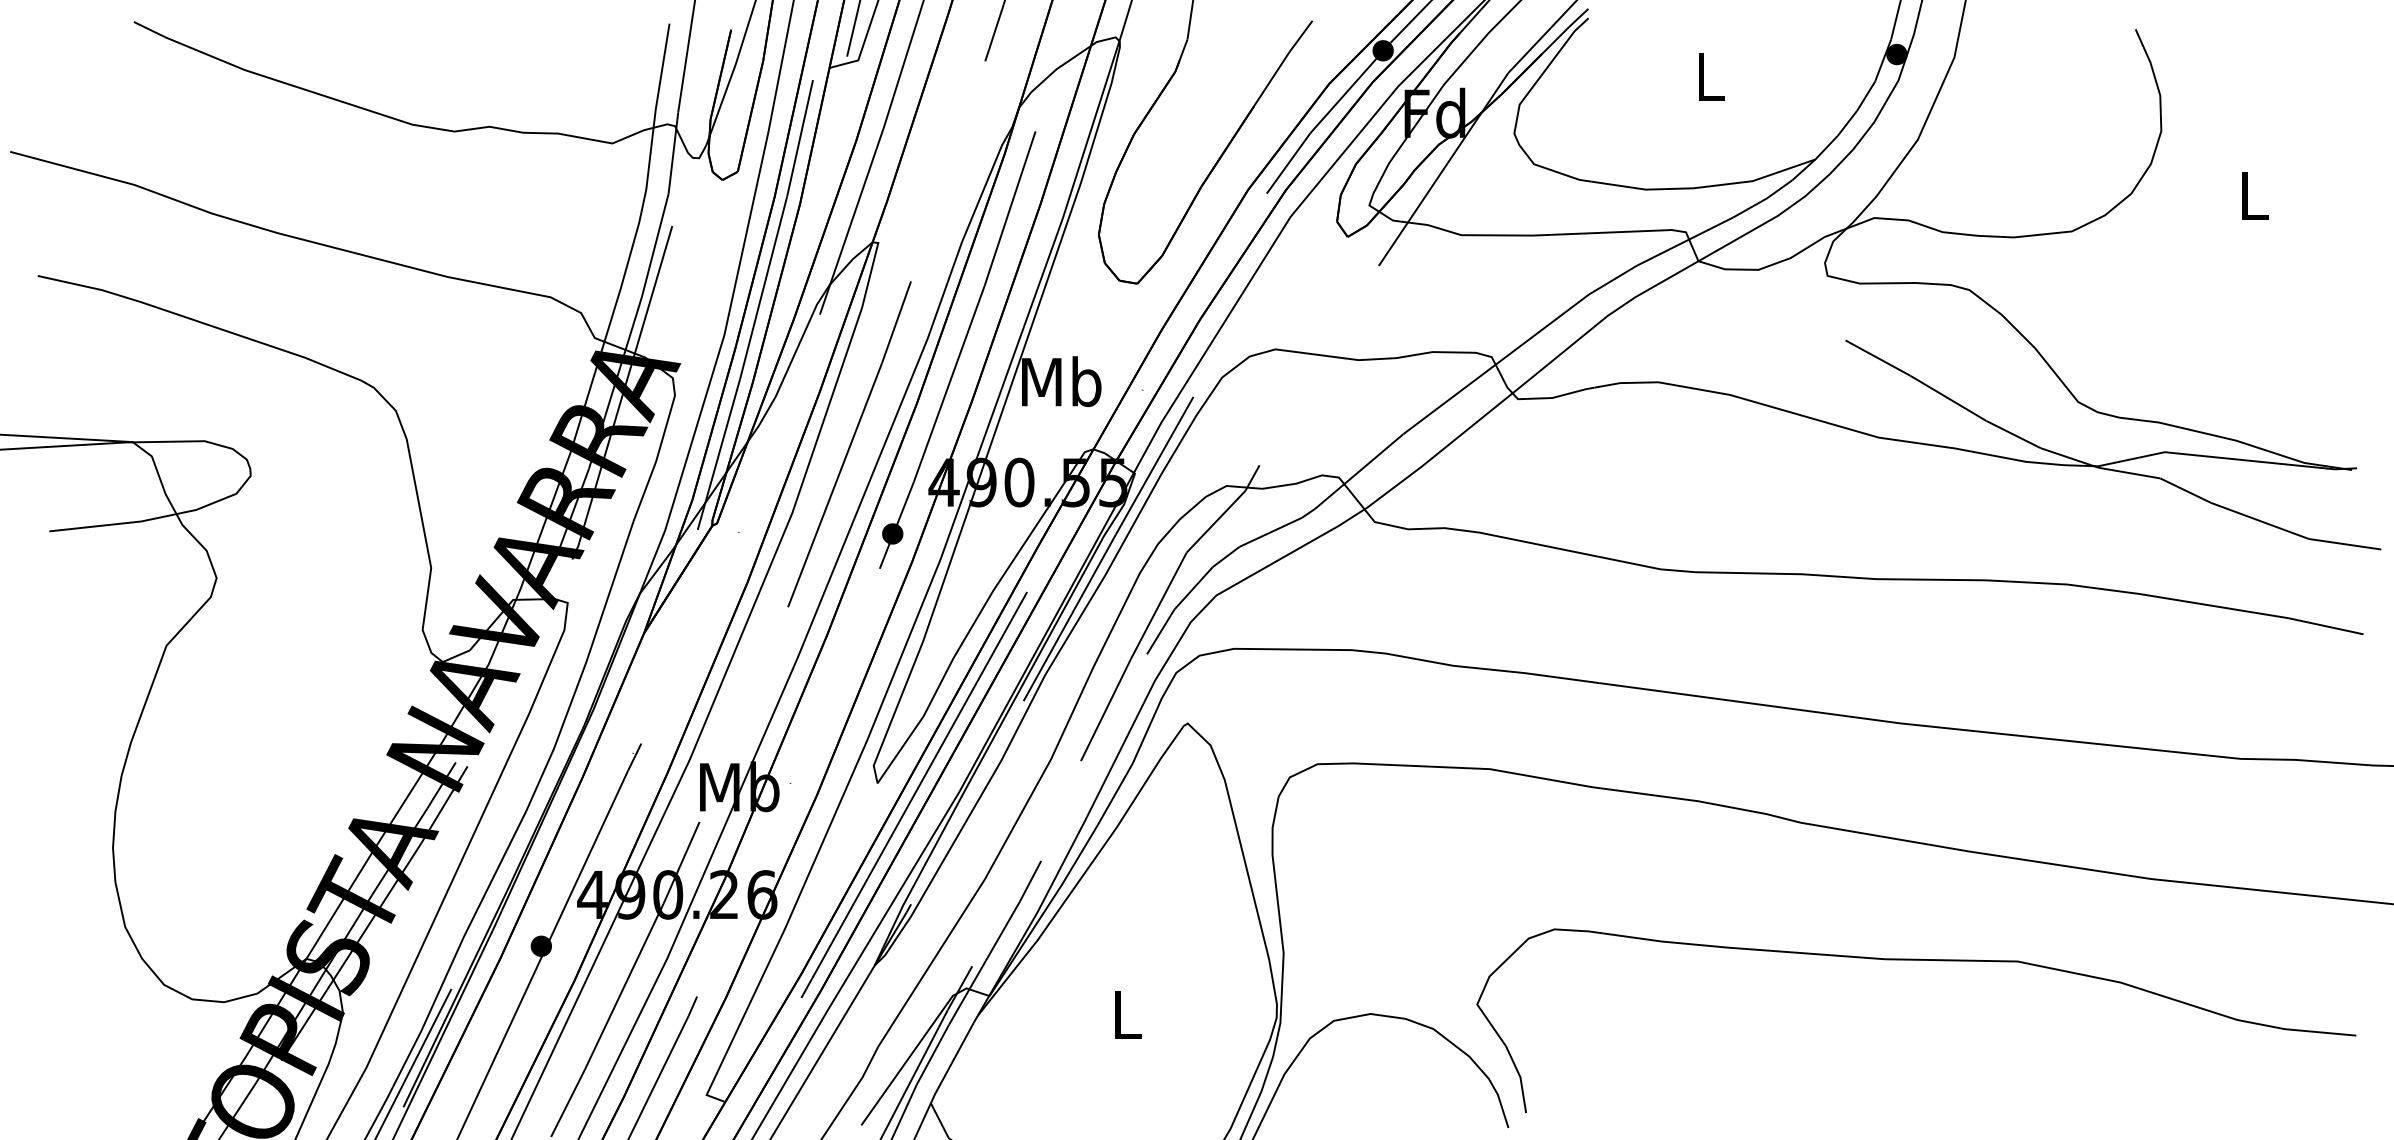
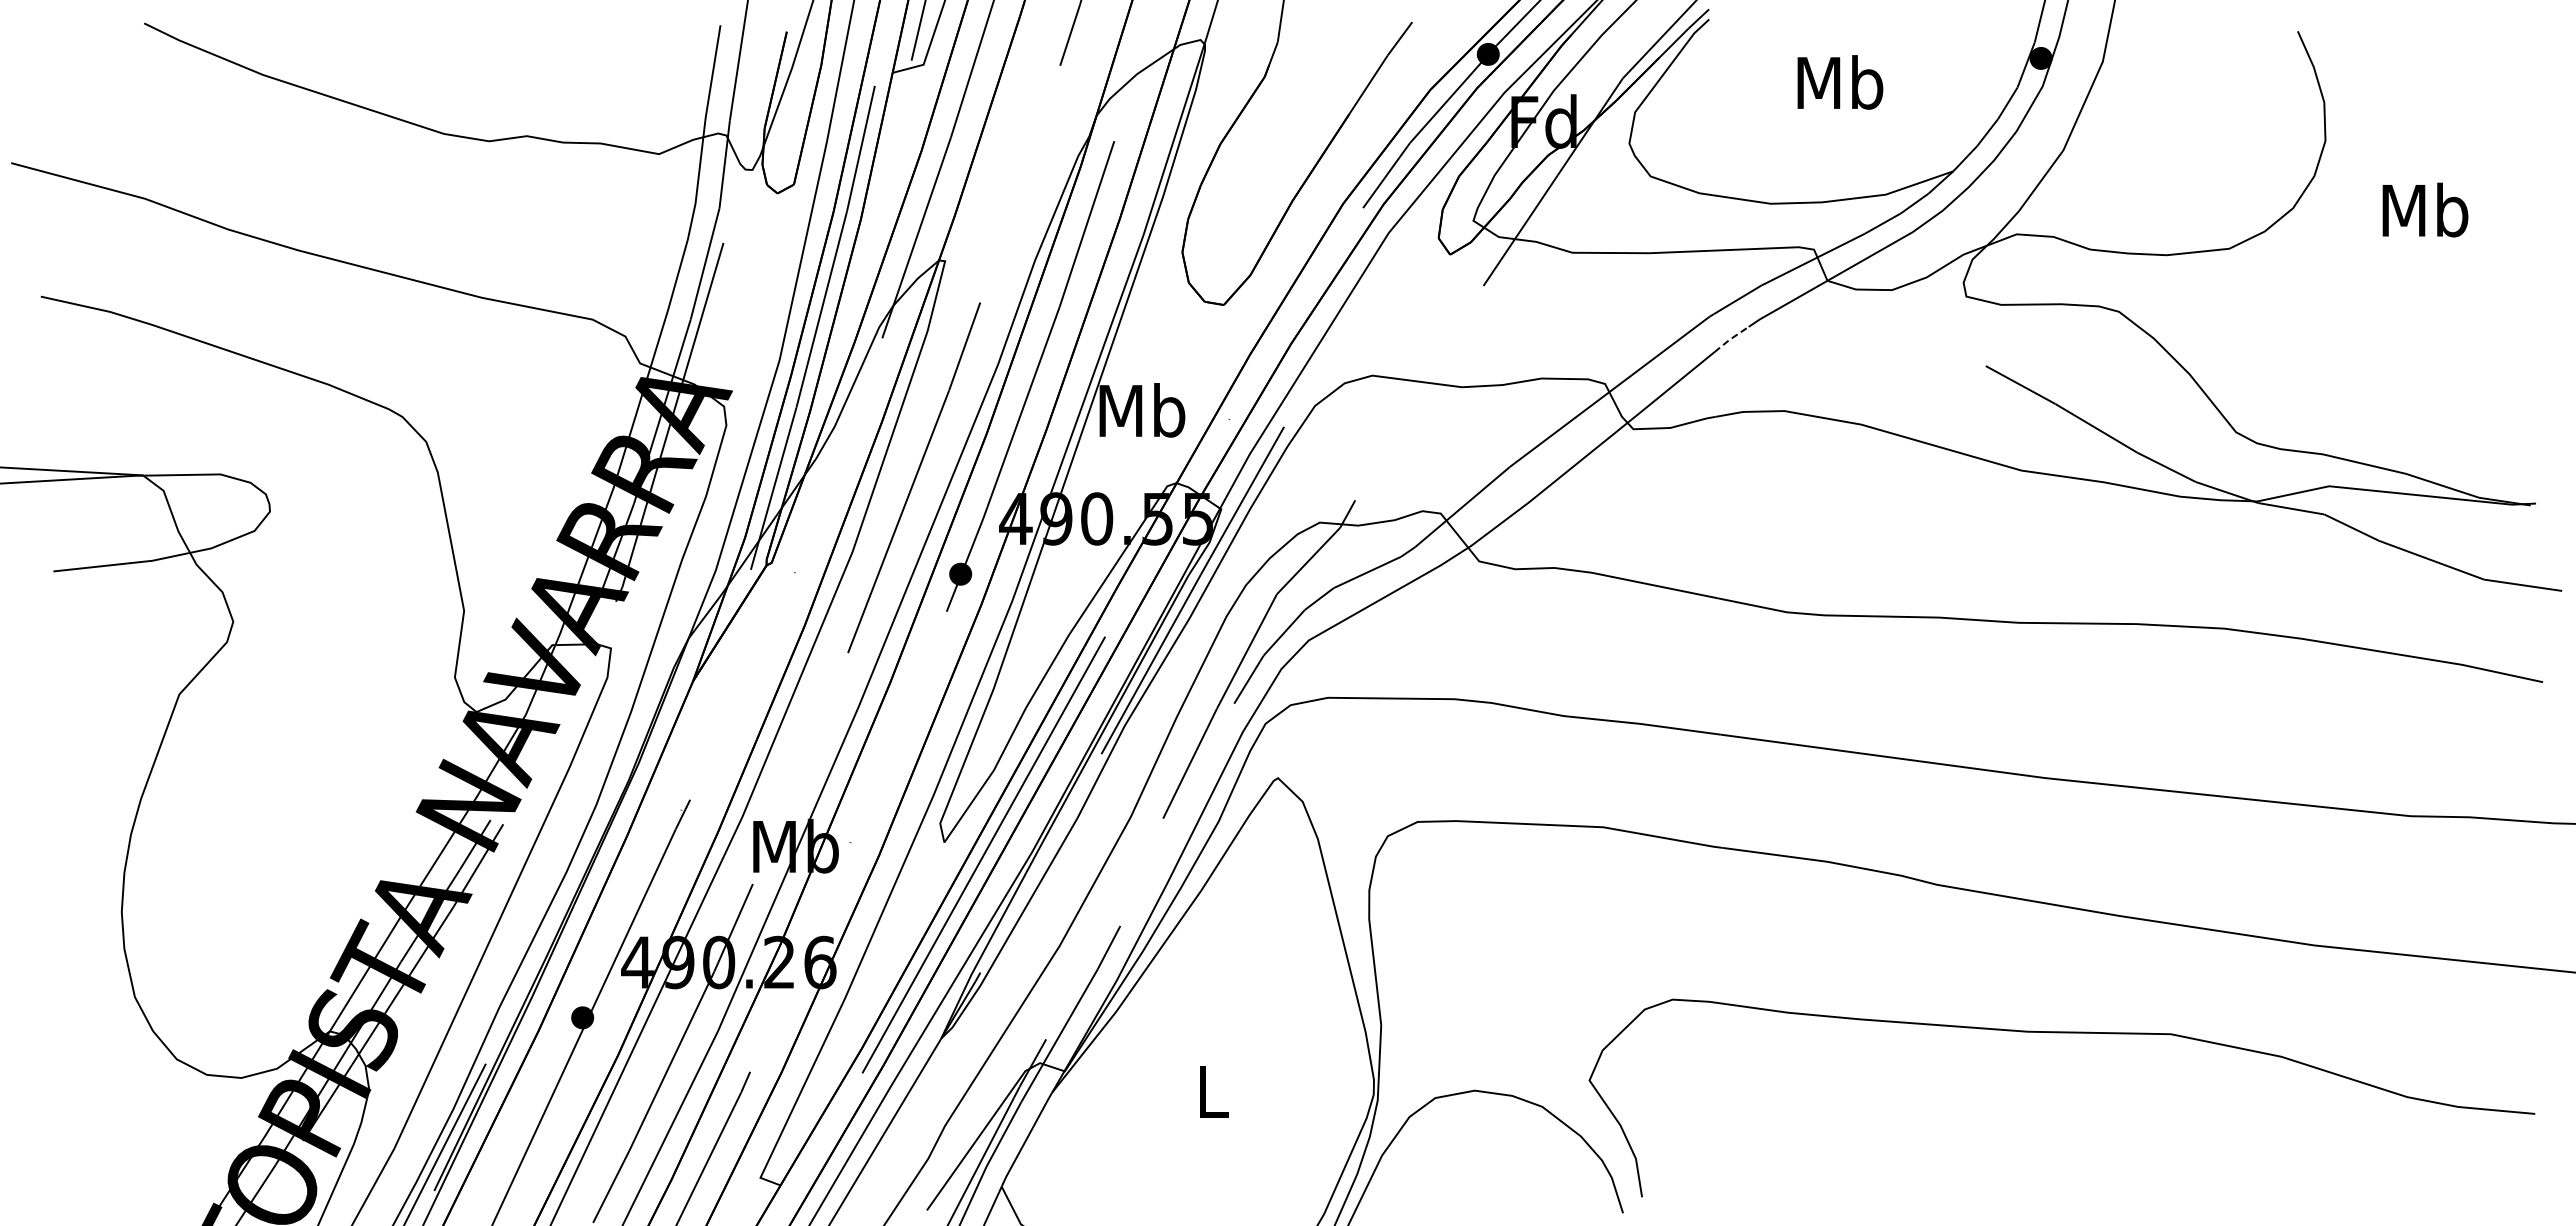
text: (1710, 76) -> (1840, 82), L -> Mb
text: (2254, 194) -> (2425, 209), L -> Mb
line: (1608, 315) -> (1730, 339), solid -> dashed

